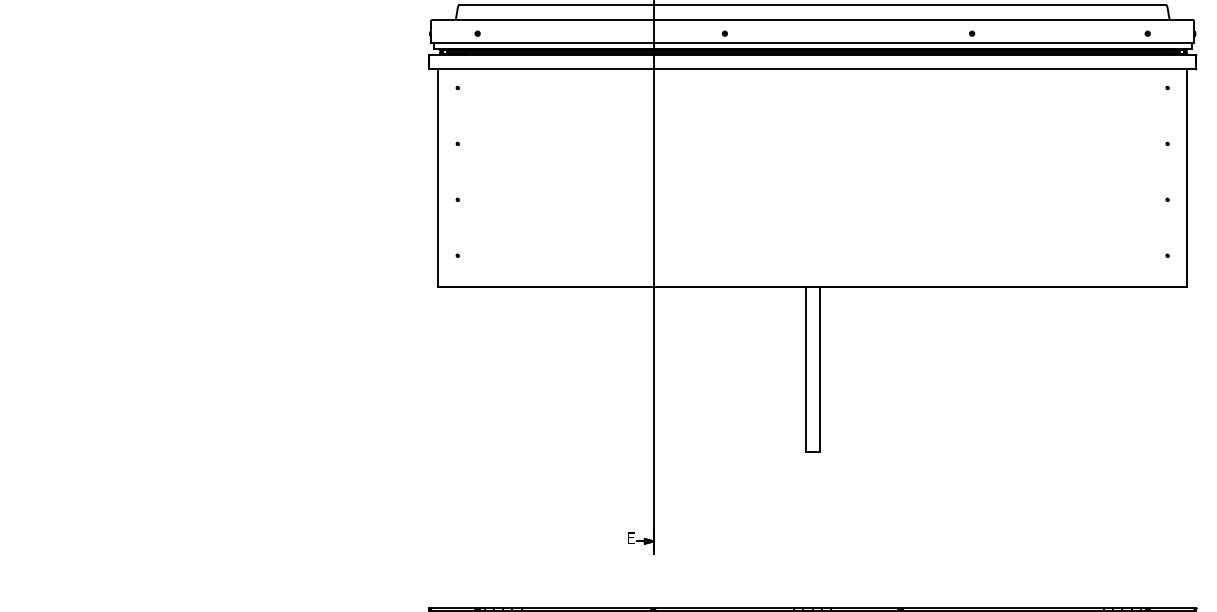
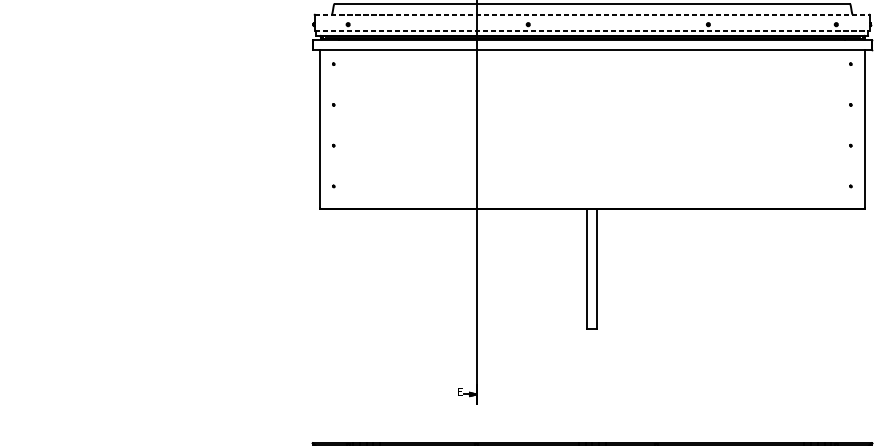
line: (813, 19) -> (592, 14), solid -> dashed
line: (813, 42) -> (592, 31), solid -> dashed

